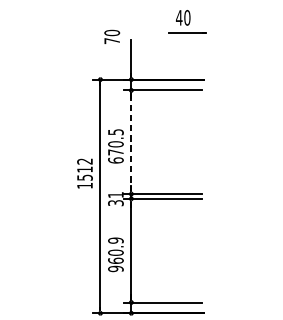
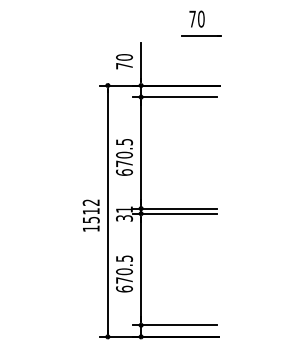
text: (179, 17) -> (192, 18), 40 -> 70
text: (112, 36) -> (124, 61), moved
line: (131, 141) -> (141, 152), dashed -> solid
text: (84, 173) -> (90, 215), moved
text: (115, 254) -> (124, 273), 960.9 -> 670.5

